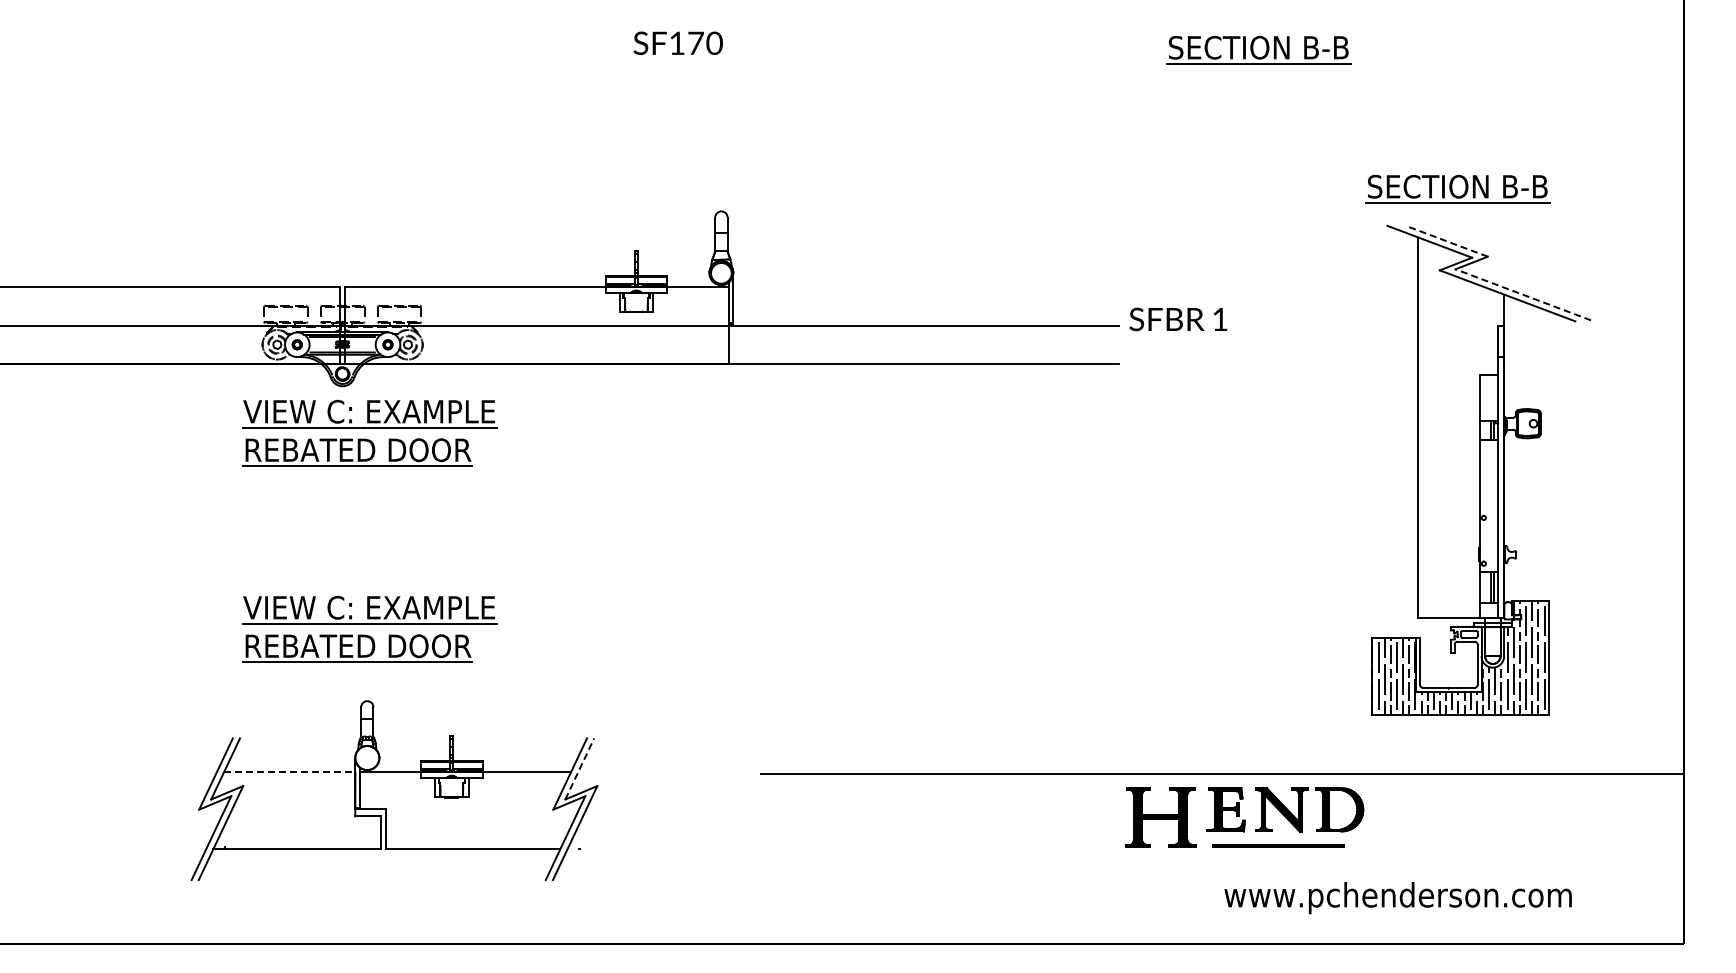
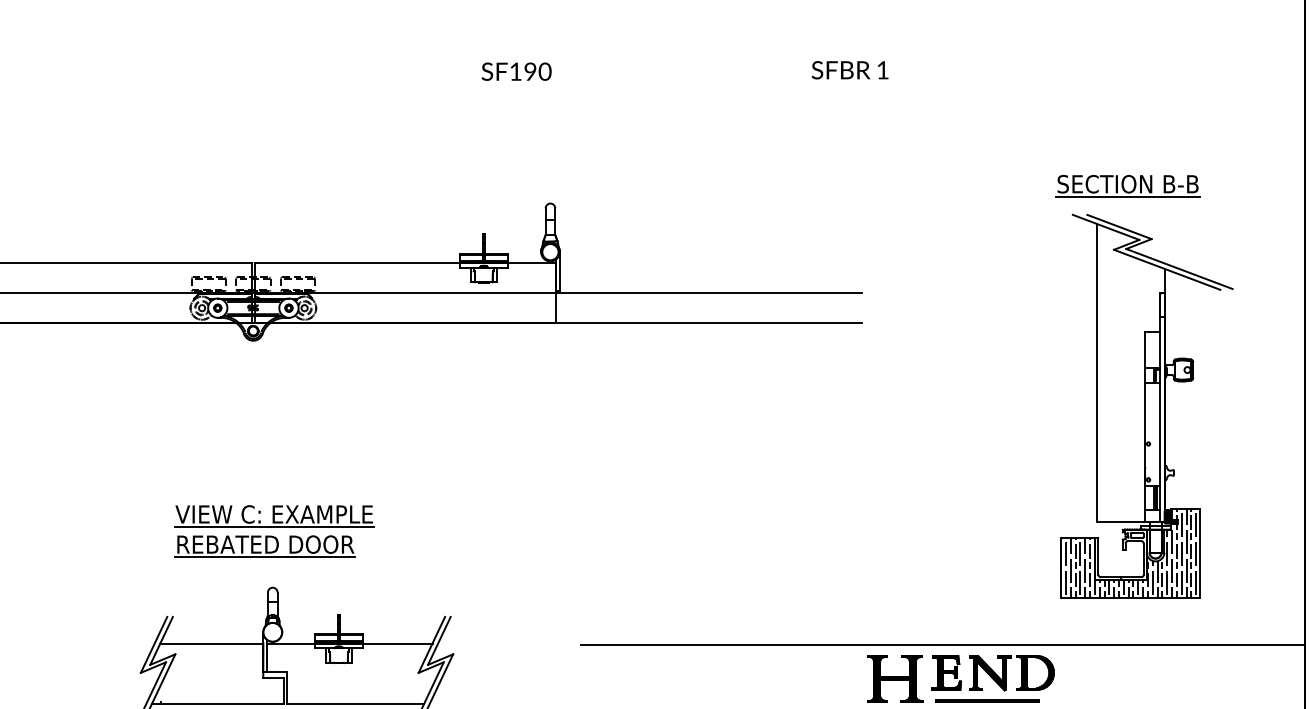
text: (695, 42) -> (530, 71), SF170 -> SF190
part: (1258, 49) -> (971, 76), removed
line: (1446, 241) -> (1119, 227), dashed -> solid
line: (1522, 294) -> (1178, 268), dashed -> solid
text: (1178, 319) -> (850, 70), moved
part: (369, 432) -> (274, 376), removed
fill: (1512, 610) -> (1171, 516), added
line: (579, 768) -> (439, 640), dashed -> solid
line: (289, 772) -> (211, 643), dashed -> solid

